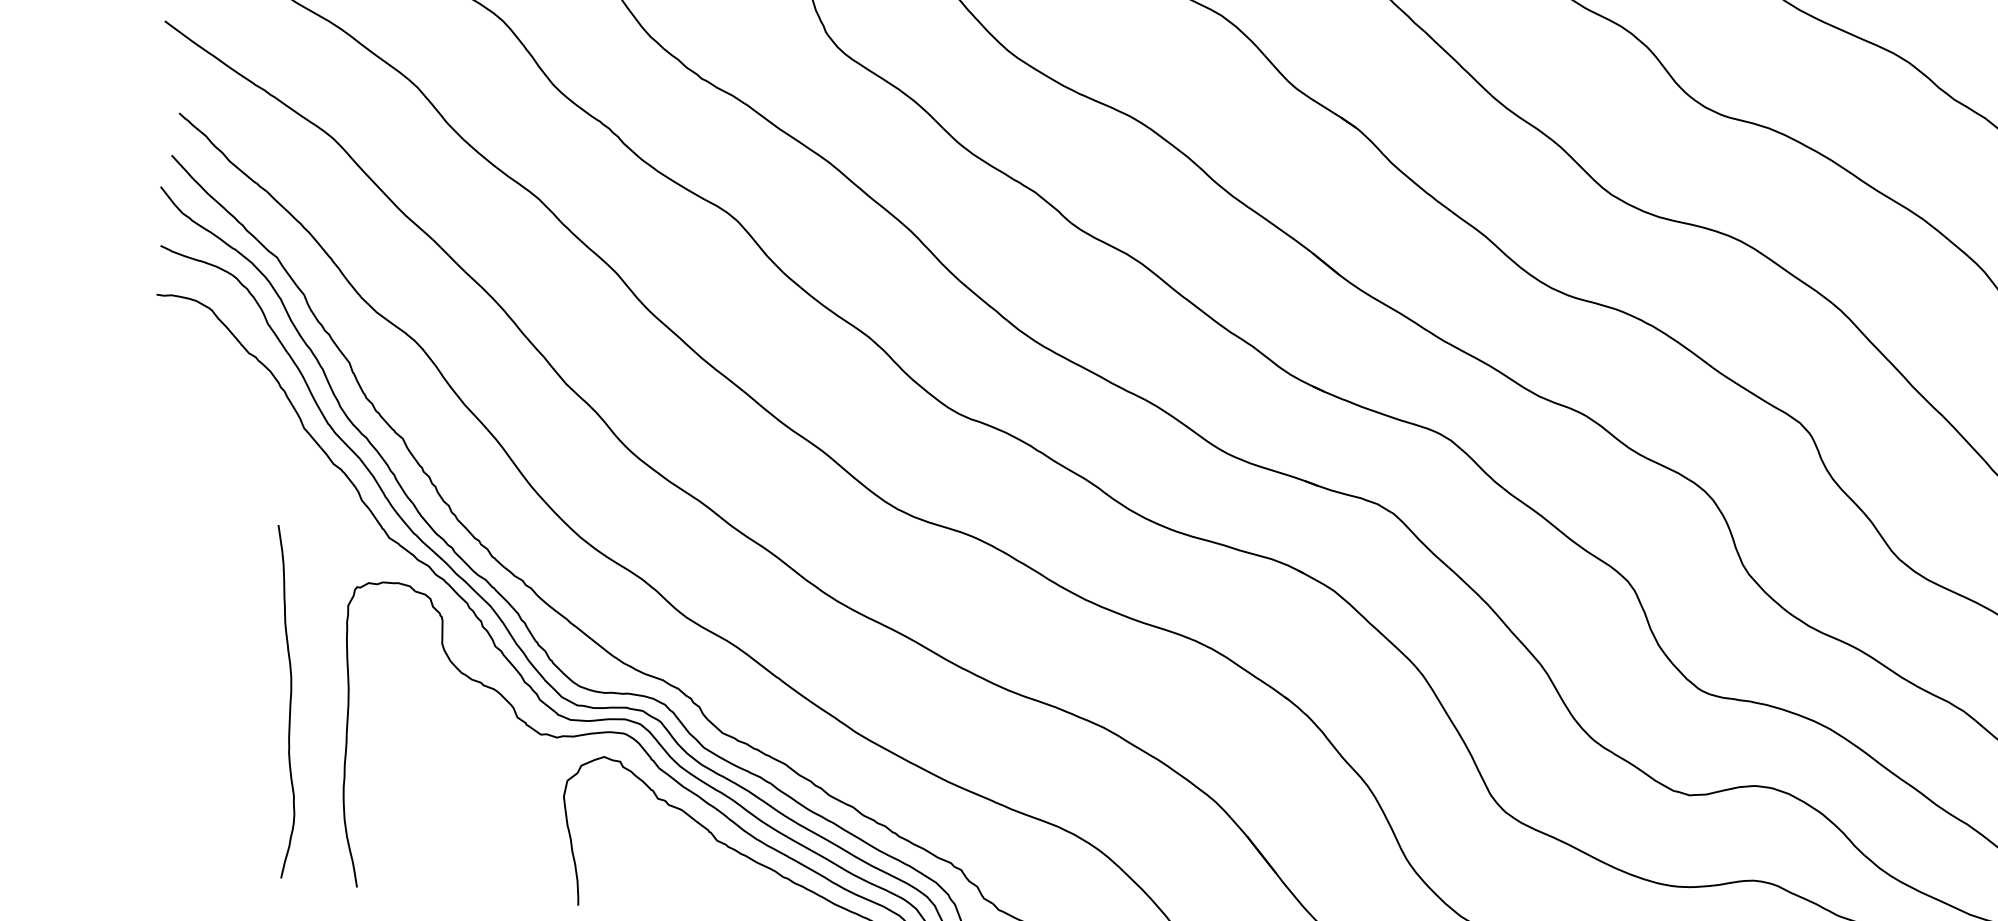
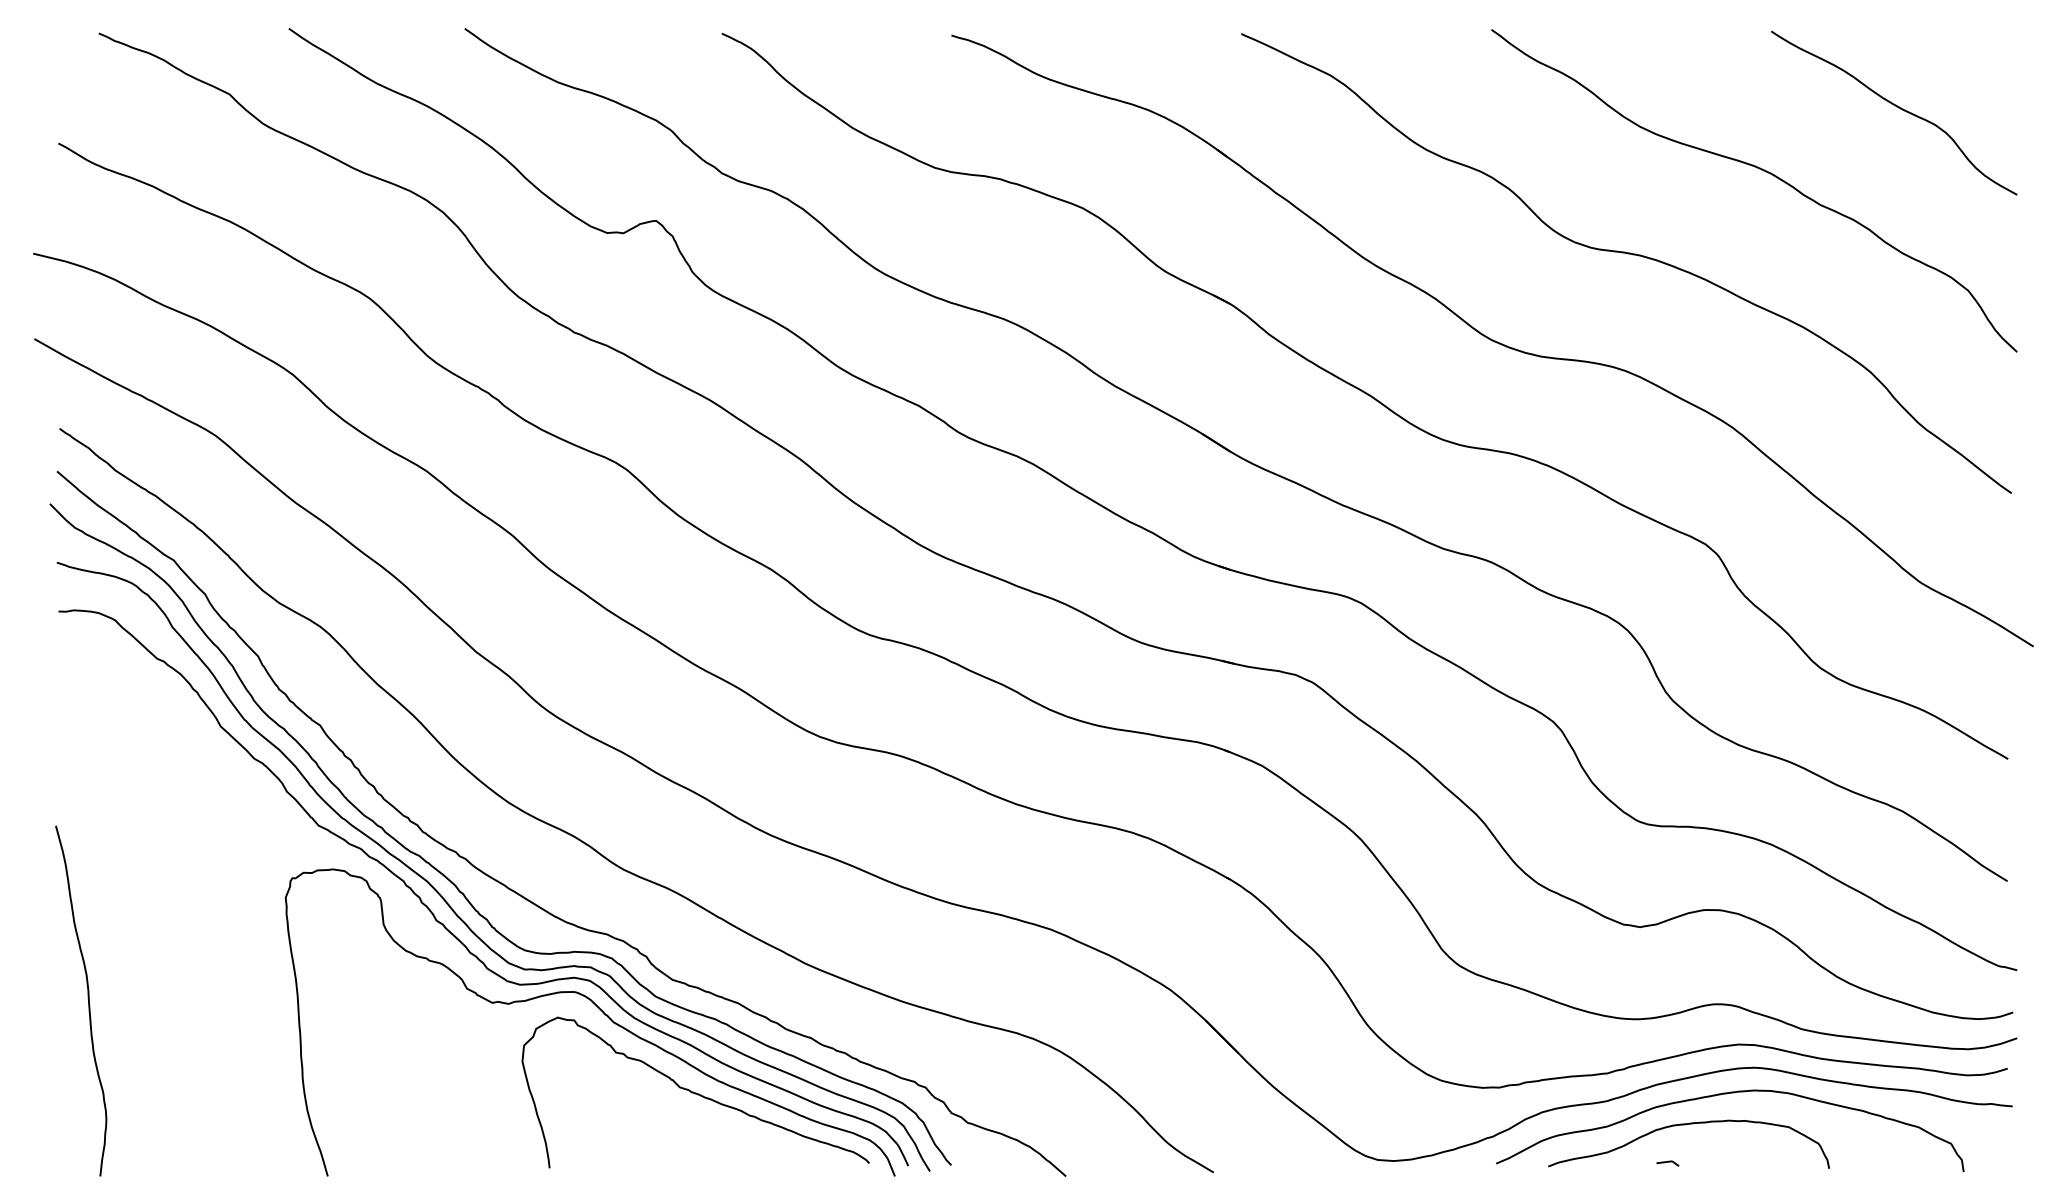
curve: (289, 700) -> (87, 998), moved

